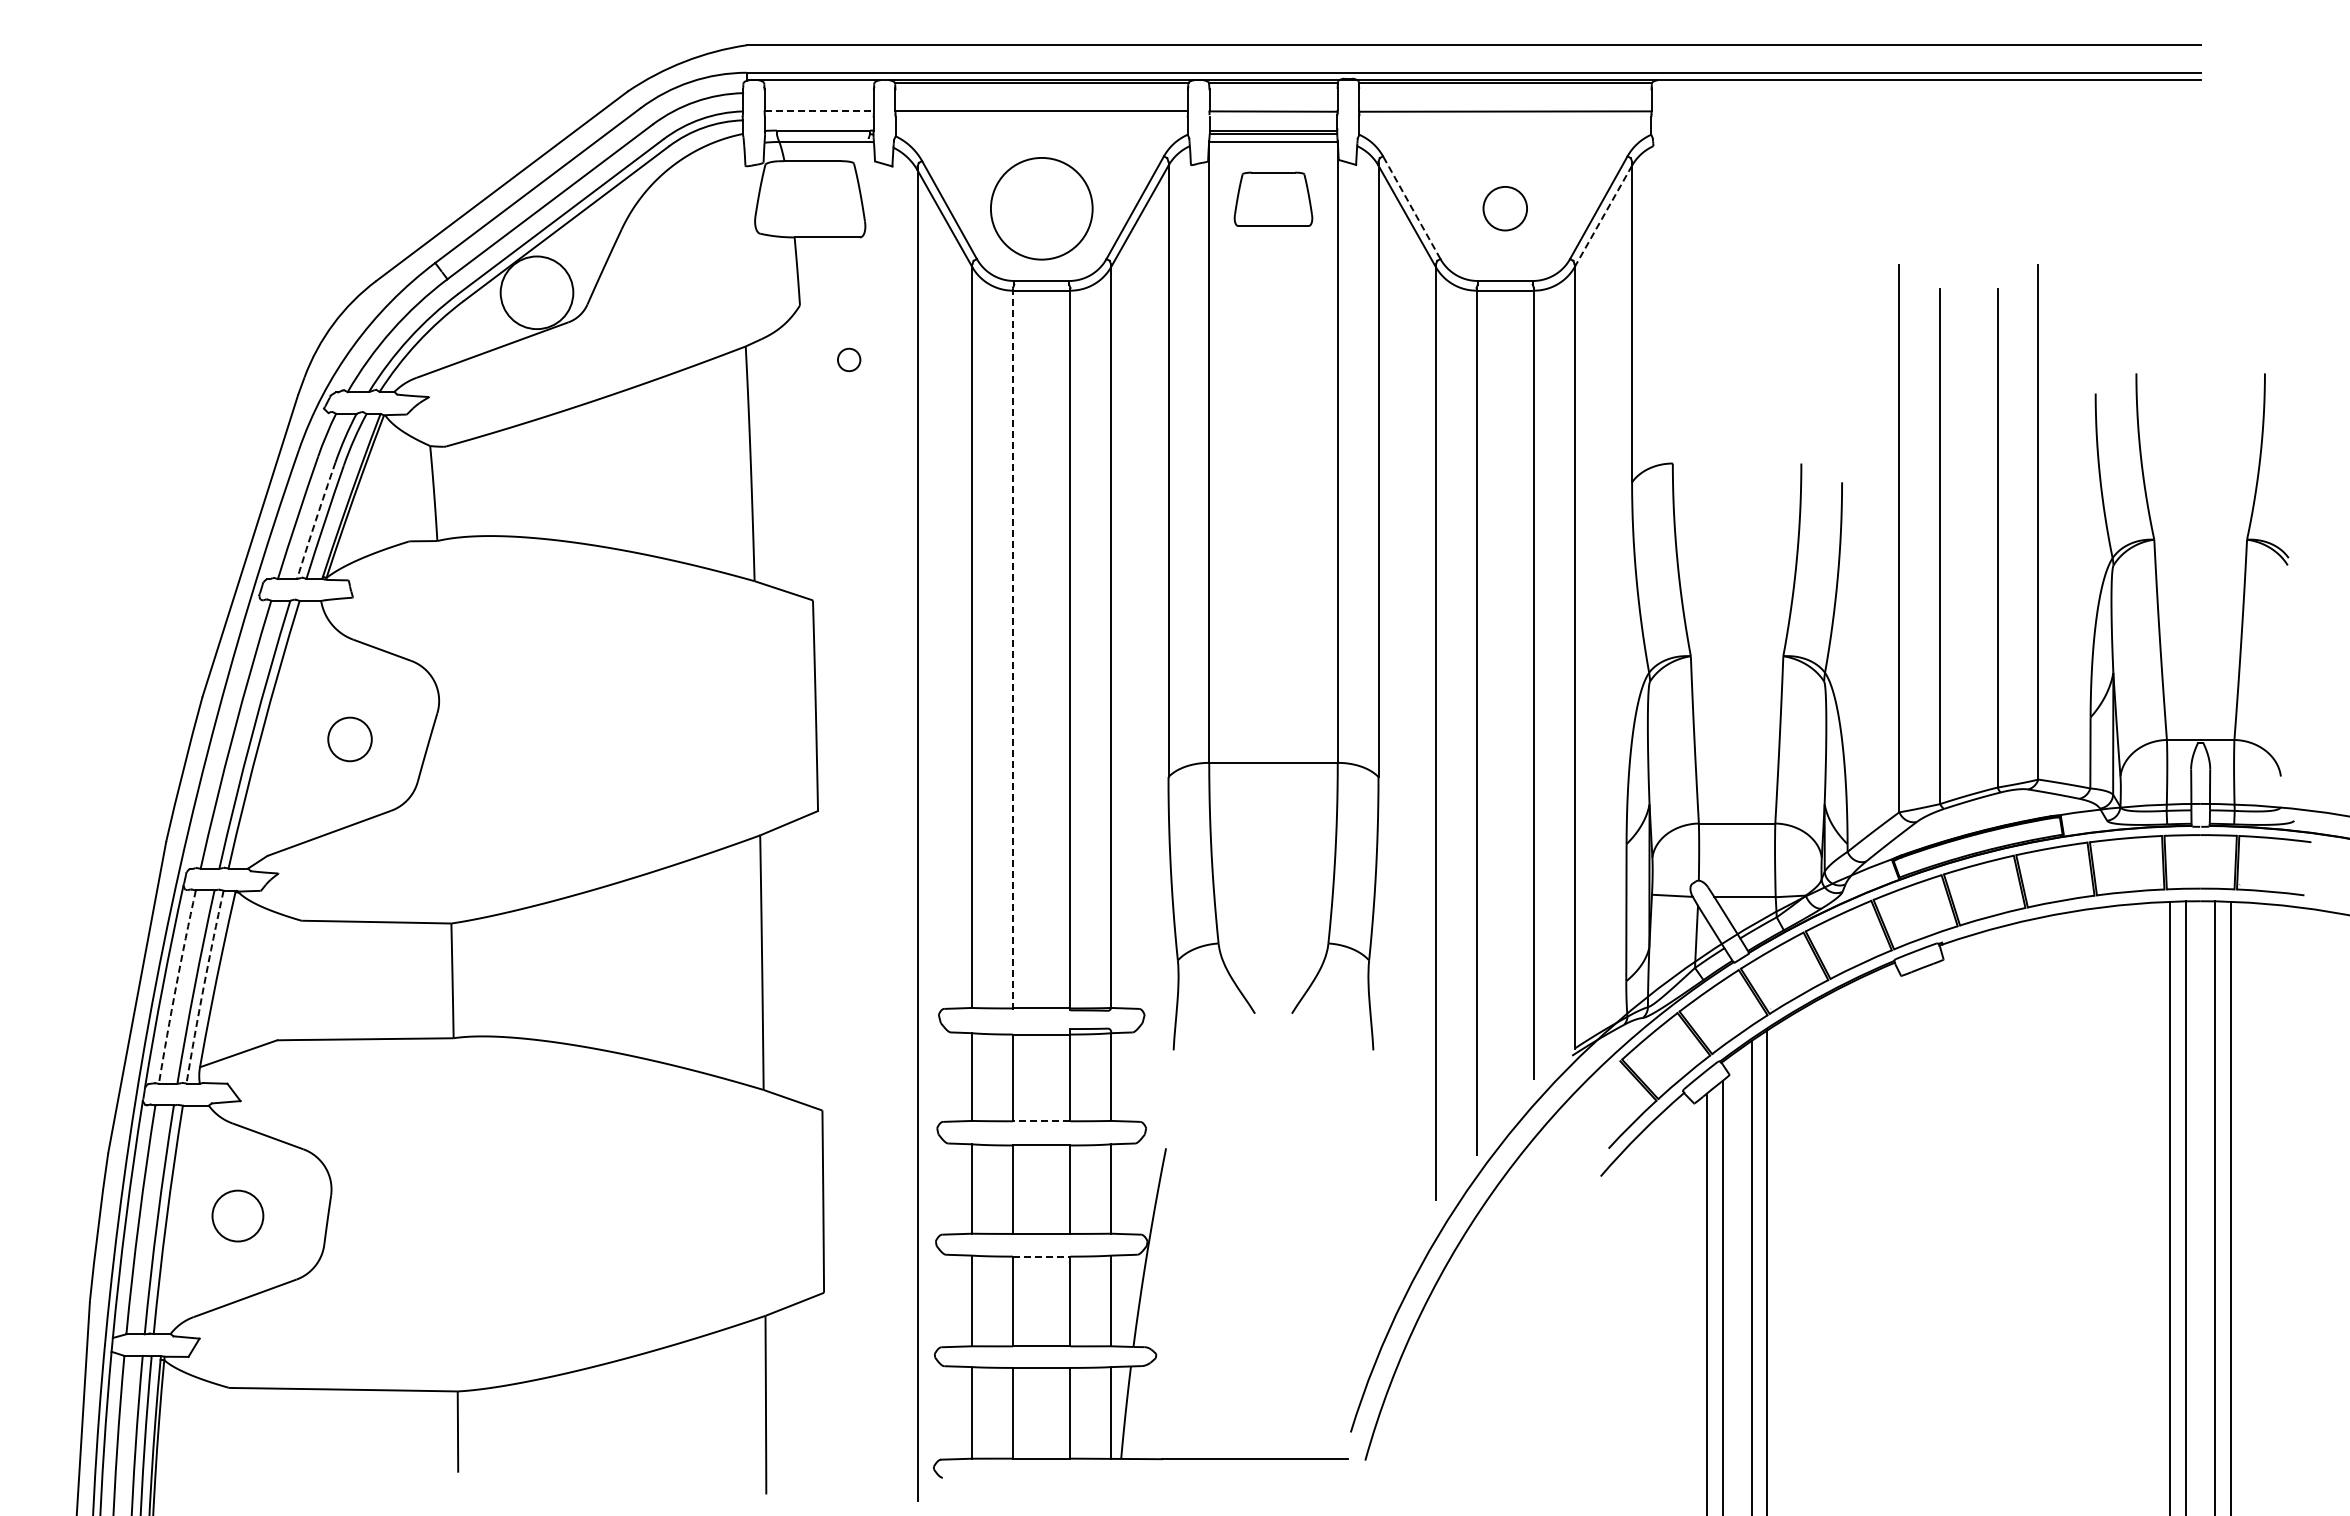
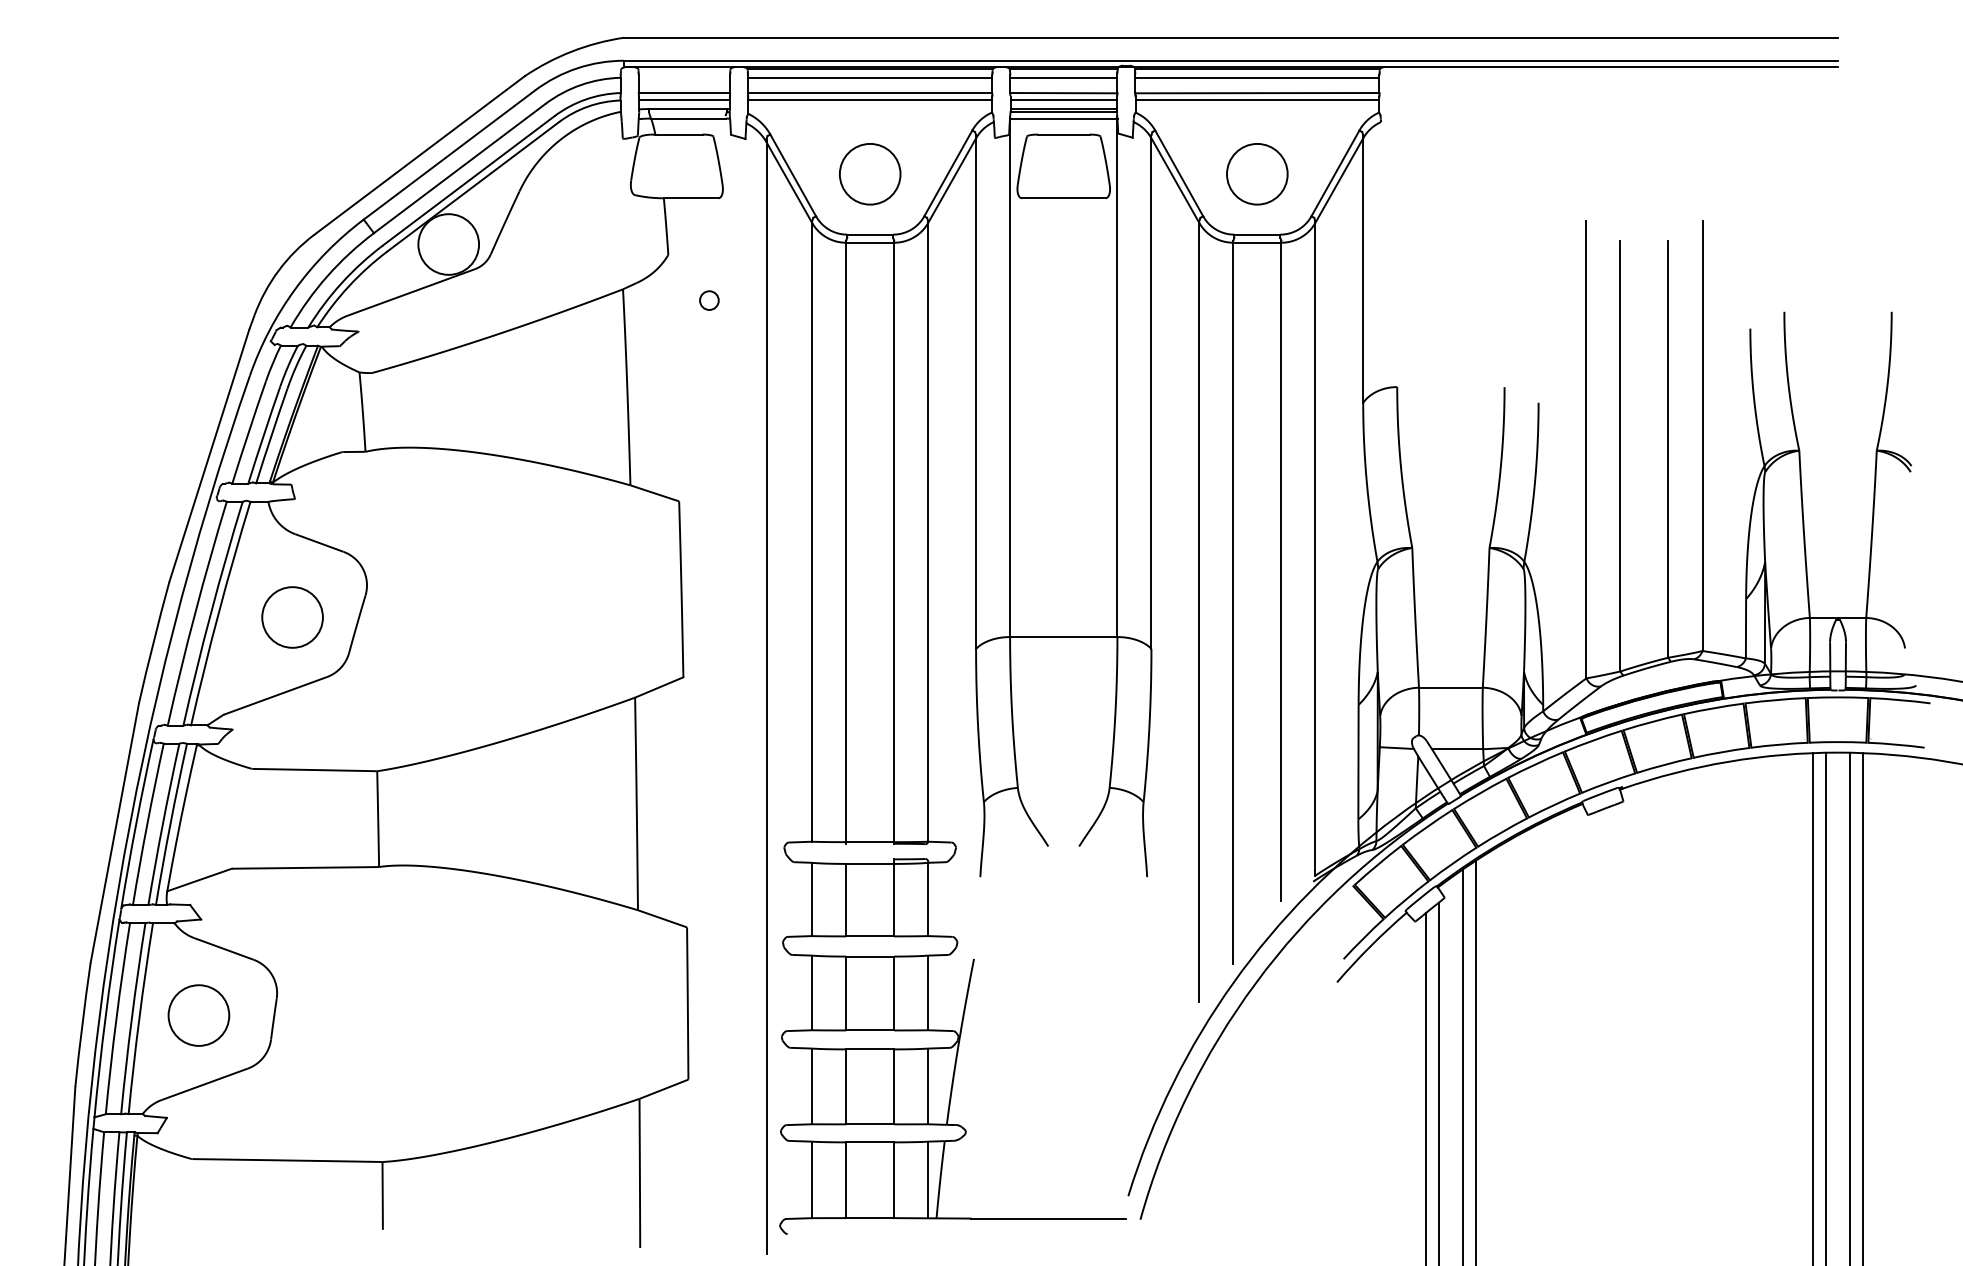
line: (1041, 93) -> (870, 78), added
line: (1273, 93) -> (1063, 78), added
line: (1505, 93) -> (1257, 78), added
line: (819, 111) -> (684, 93), dashed -> solid
line: (818, 120) -> (683, 100), added
line: (1041, 120) -> (870, 100), added
line: (1273, 120) -> (1063, 100), added
line: (1505, 120) -> (1257, 100), added
part: (1273, 199) -> (1063, 166), size x1.43
line: (1411, 207) -> (1179, 173), dashed -> solid
circle: (1041, 208) -> (870, 174), size x0.71
circle: (1504, 208) -> (1256, 174), size x1.67
line: (1603, 216) -> (1339, 180), dashed -> solid
arc: (315, 520) -> (263, 434), dashed -> solid
line: (1012, 649) -> (845, 542), dashed -> solid
circle: (349, 739) -> (292, 617), size x1.67
arc: (176, 986) -> (147, 823), dashed -> solid
arc: (203, 986) -> (170, 823), dashed -> solid
line: (1041, 1121) -> (870, 936), dashed -> solid
circle: (237, 1215) -> (198, 1015), size x1.43
line: (1041, 1256) -> (870, 1049), dashed -> solid

